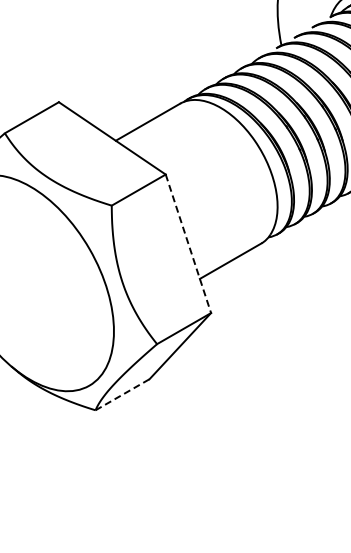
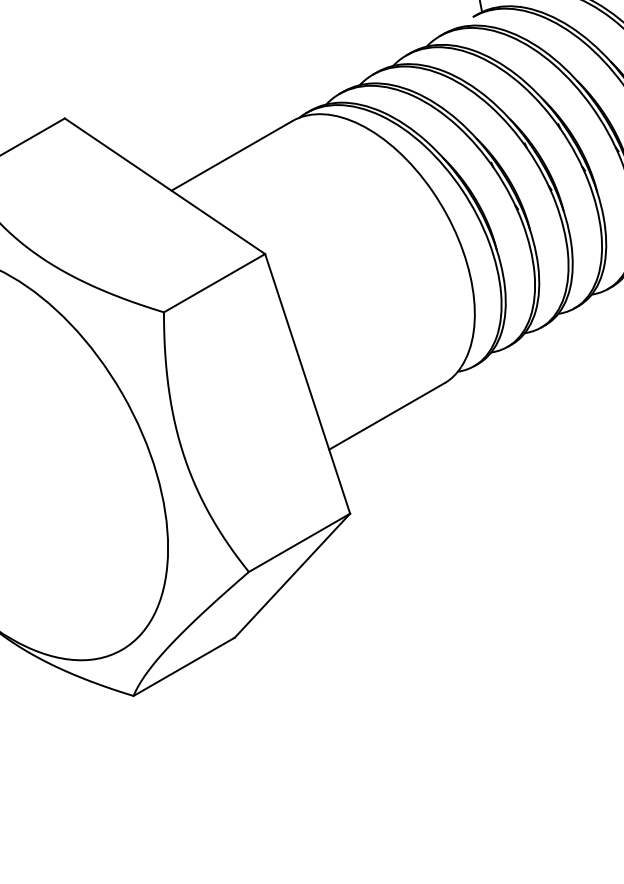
line: (188, 243) -> (307, 383), dashed -> solid
line: (122, 394) -> (184, 666), dashed -> solid

